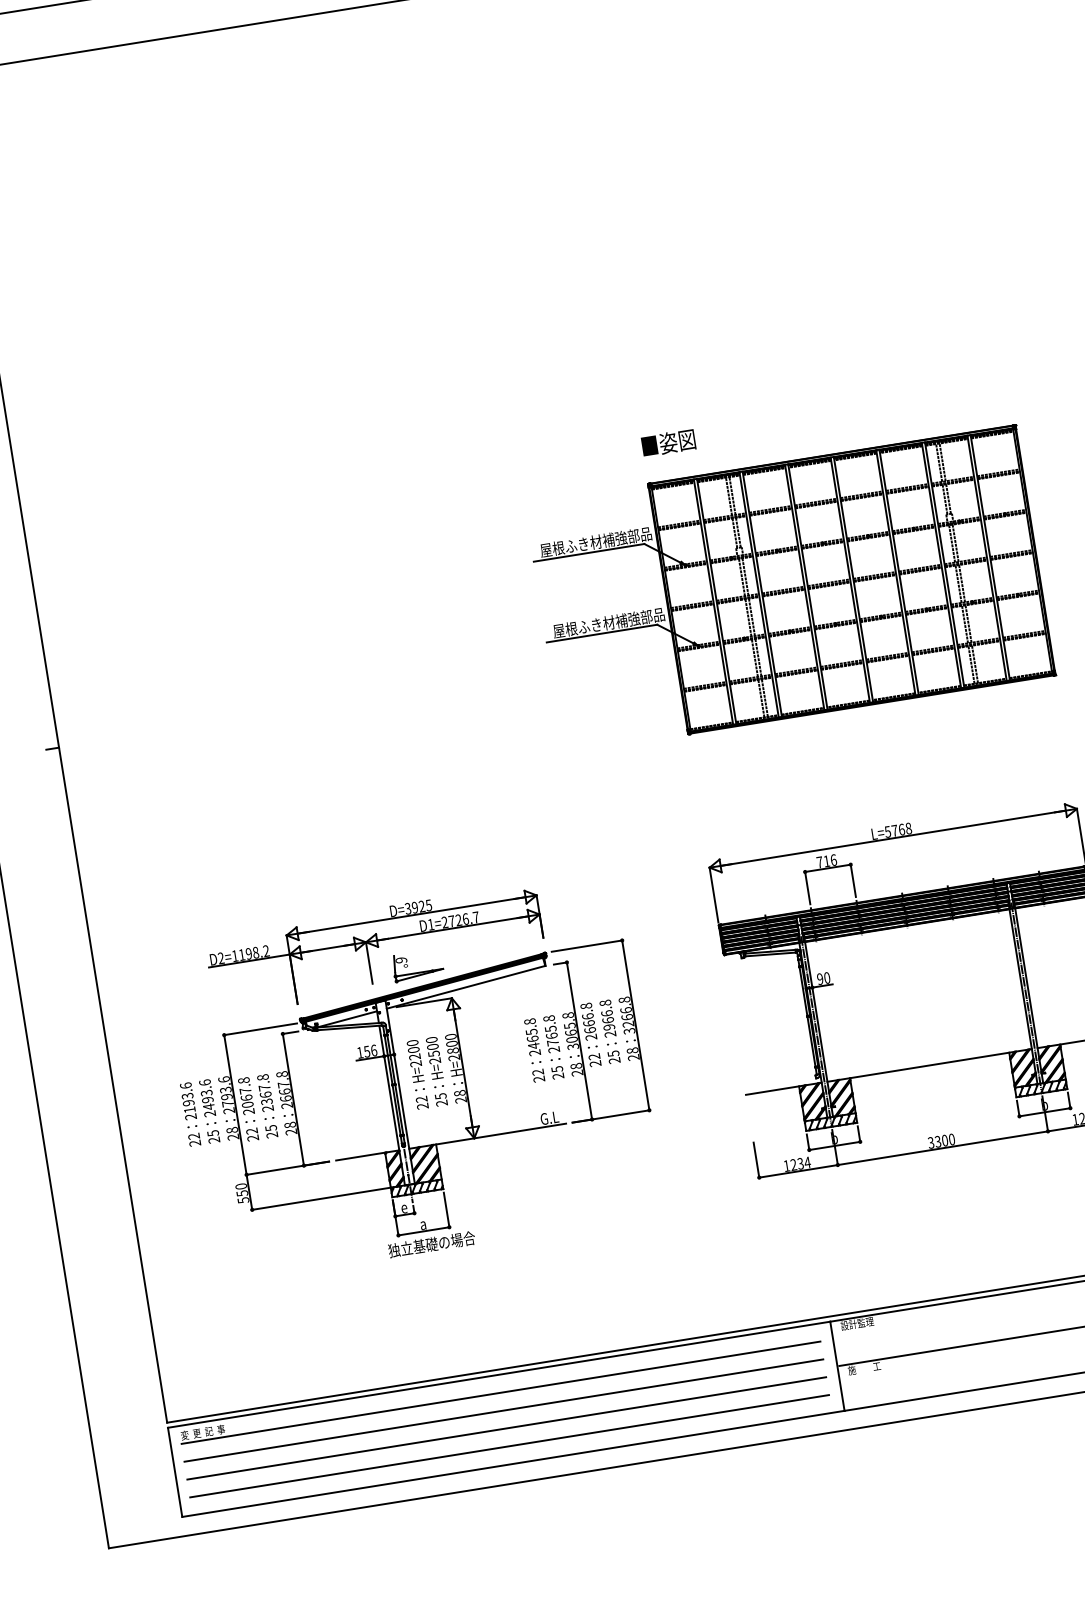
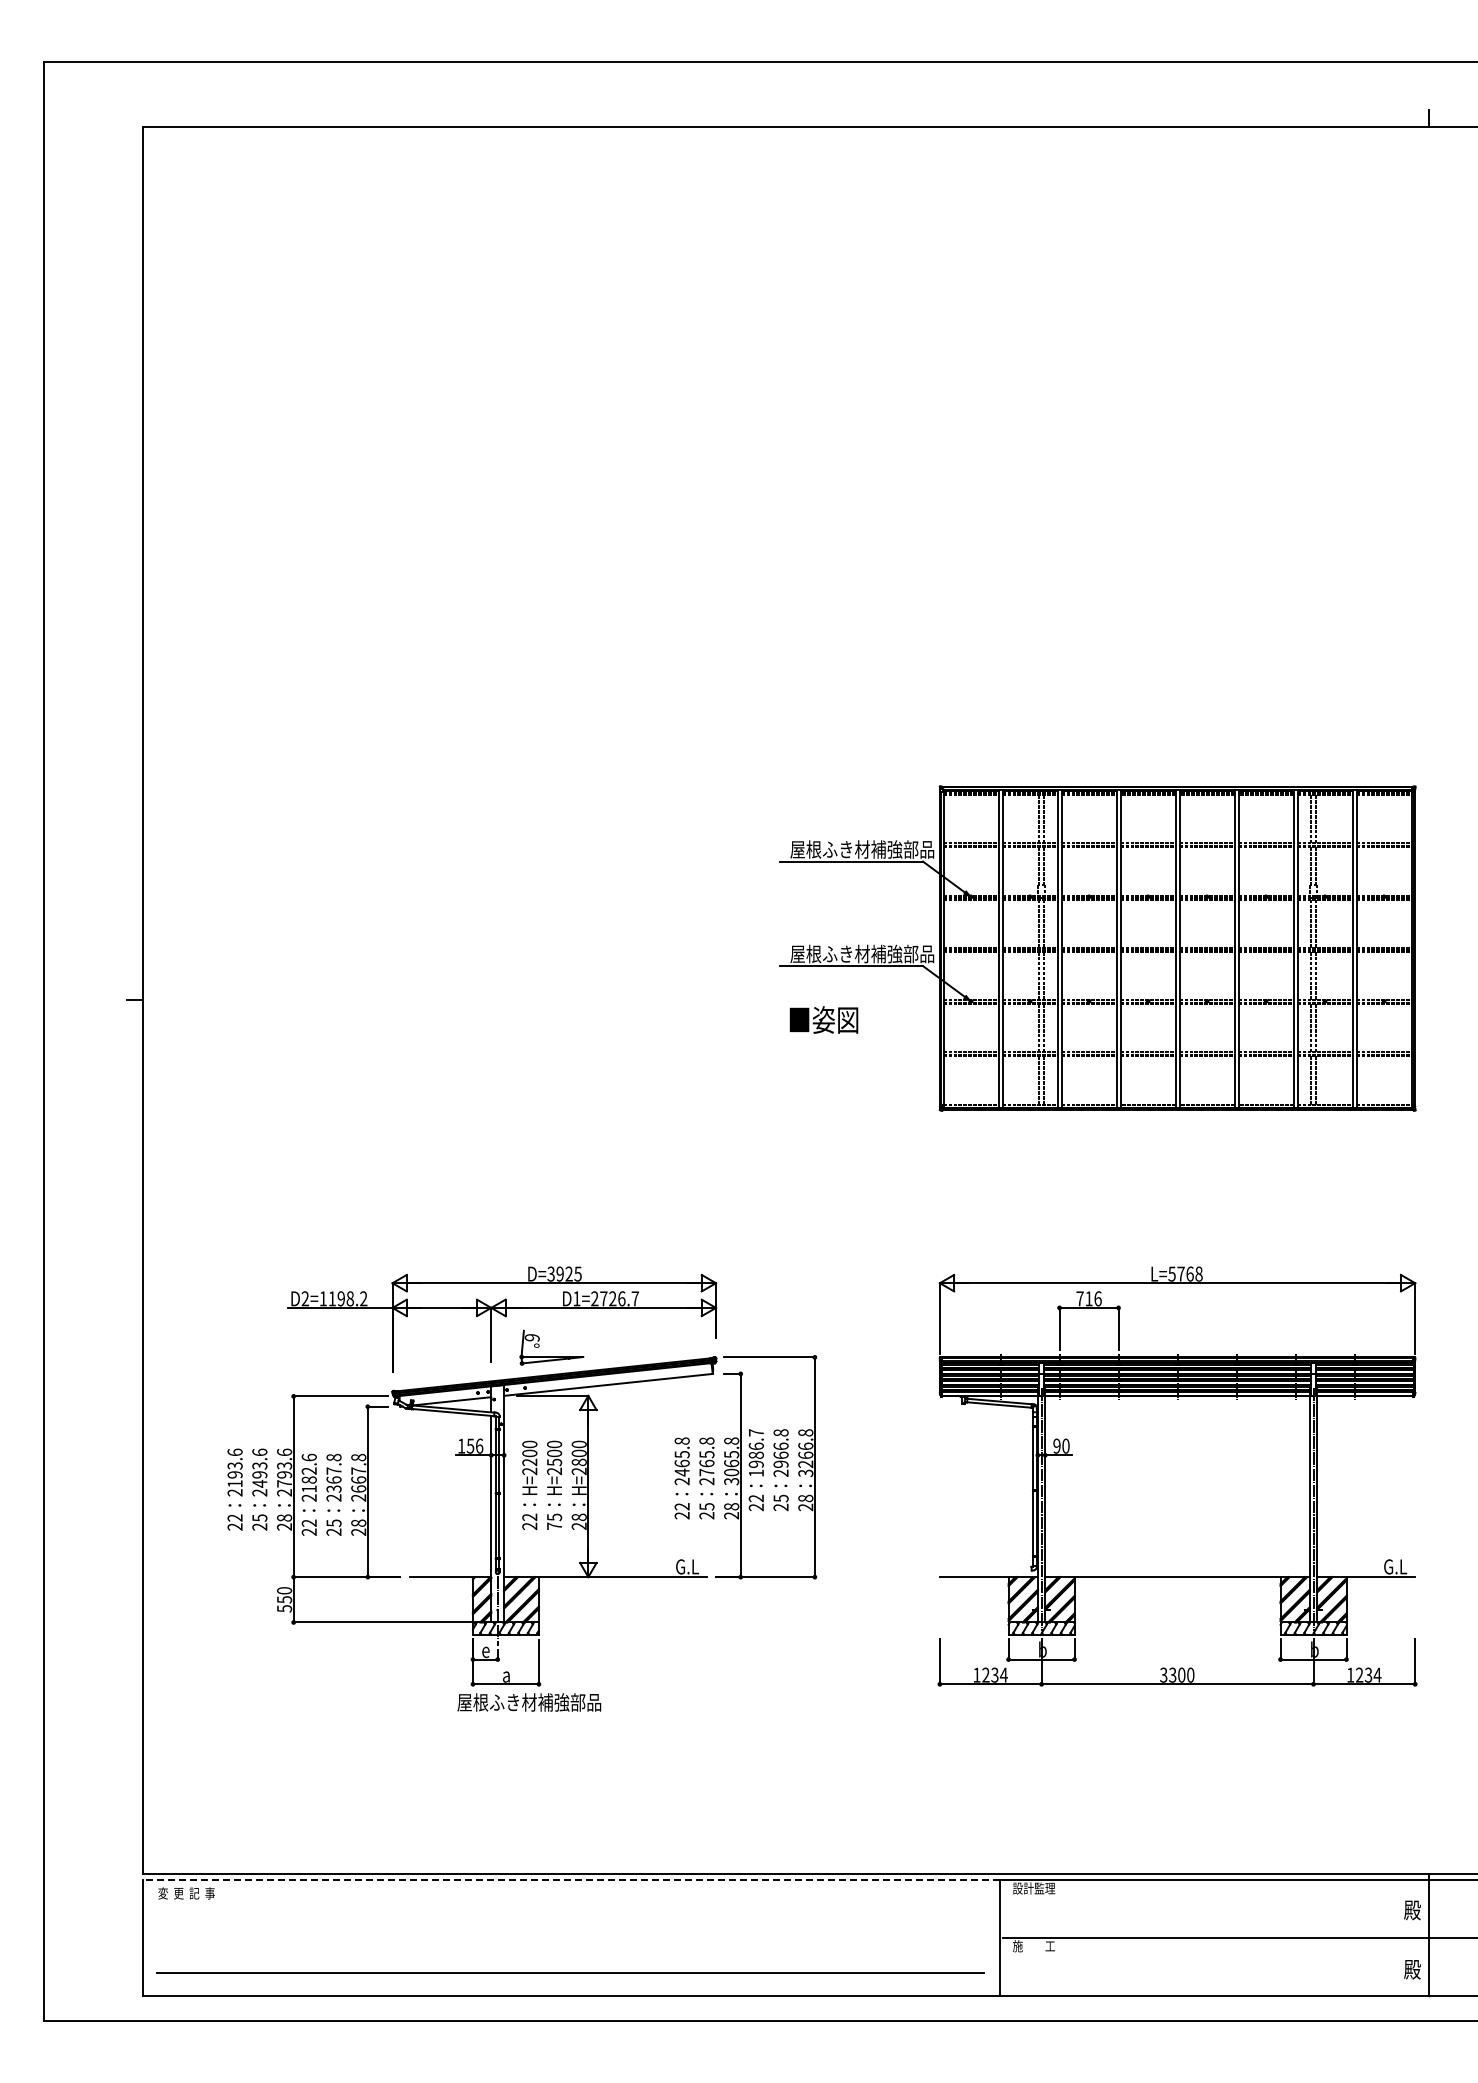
text: (668, 442) -> (823, 1019), moved
text: (588, 1021) -> (755, 1452), 2666.8 -> 1986.7
text: (245, 1092) -> (308, 1472), 2067.8 -> 2182.6
text: (441, 1103) -> (554, 1526), 25 -> 75
text: (444, 1242) -> (529, 1702), 独立基礎の場合 -> 屋根ふき材補強部品
line: (498, 1374) -> (571, 1880), solid -> dashed
line: (500, 1392) -> (570, 1903), removed
line: (503, 1410) -> (570, 1926), removed
line: (506, 1428) -> (570, 1949), removed

